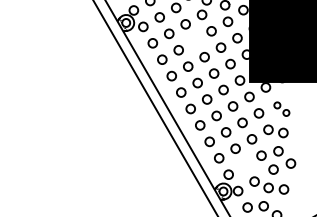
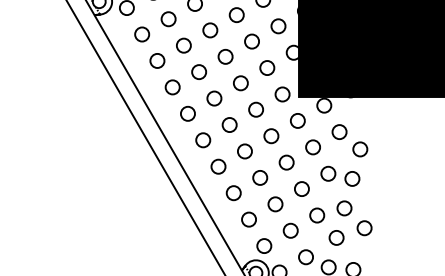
circle: (194, 40) -> (209, 29), added
part: (281, 108) -> (349, 139), size x1.43
circle: (244, 165) -> (289, 231), added

